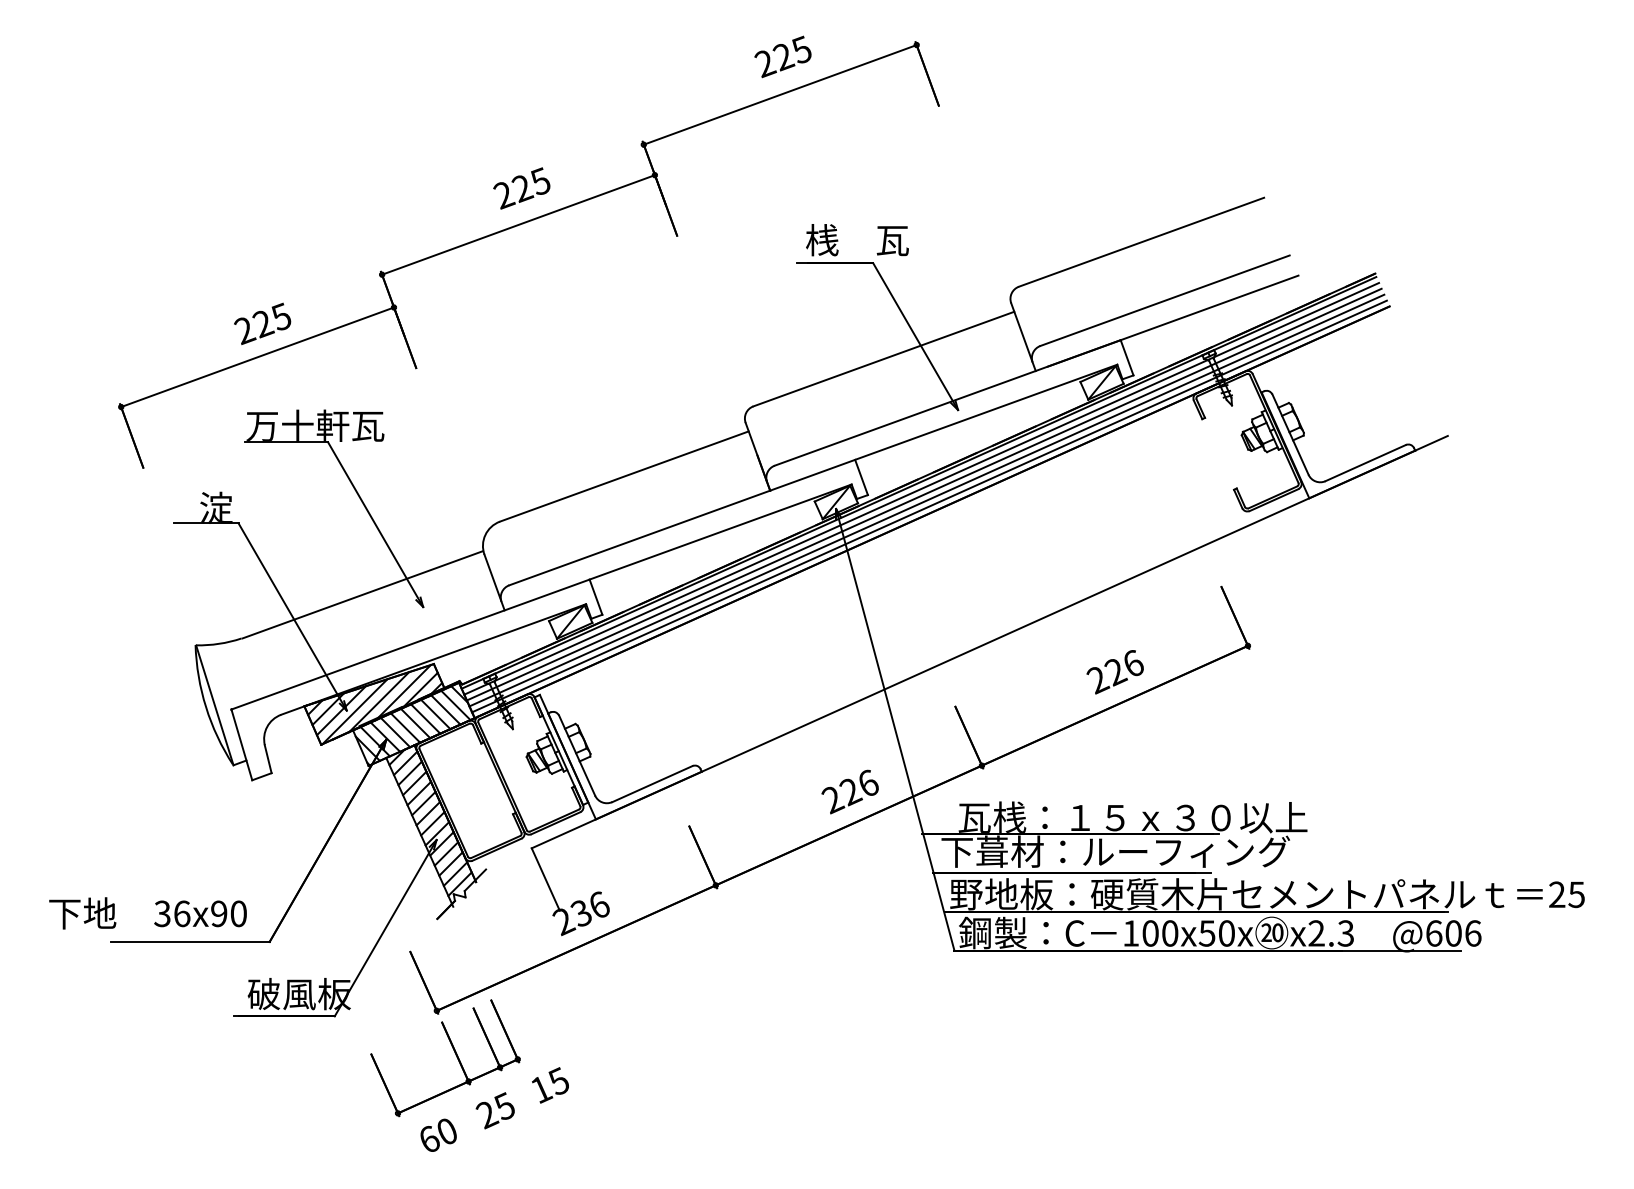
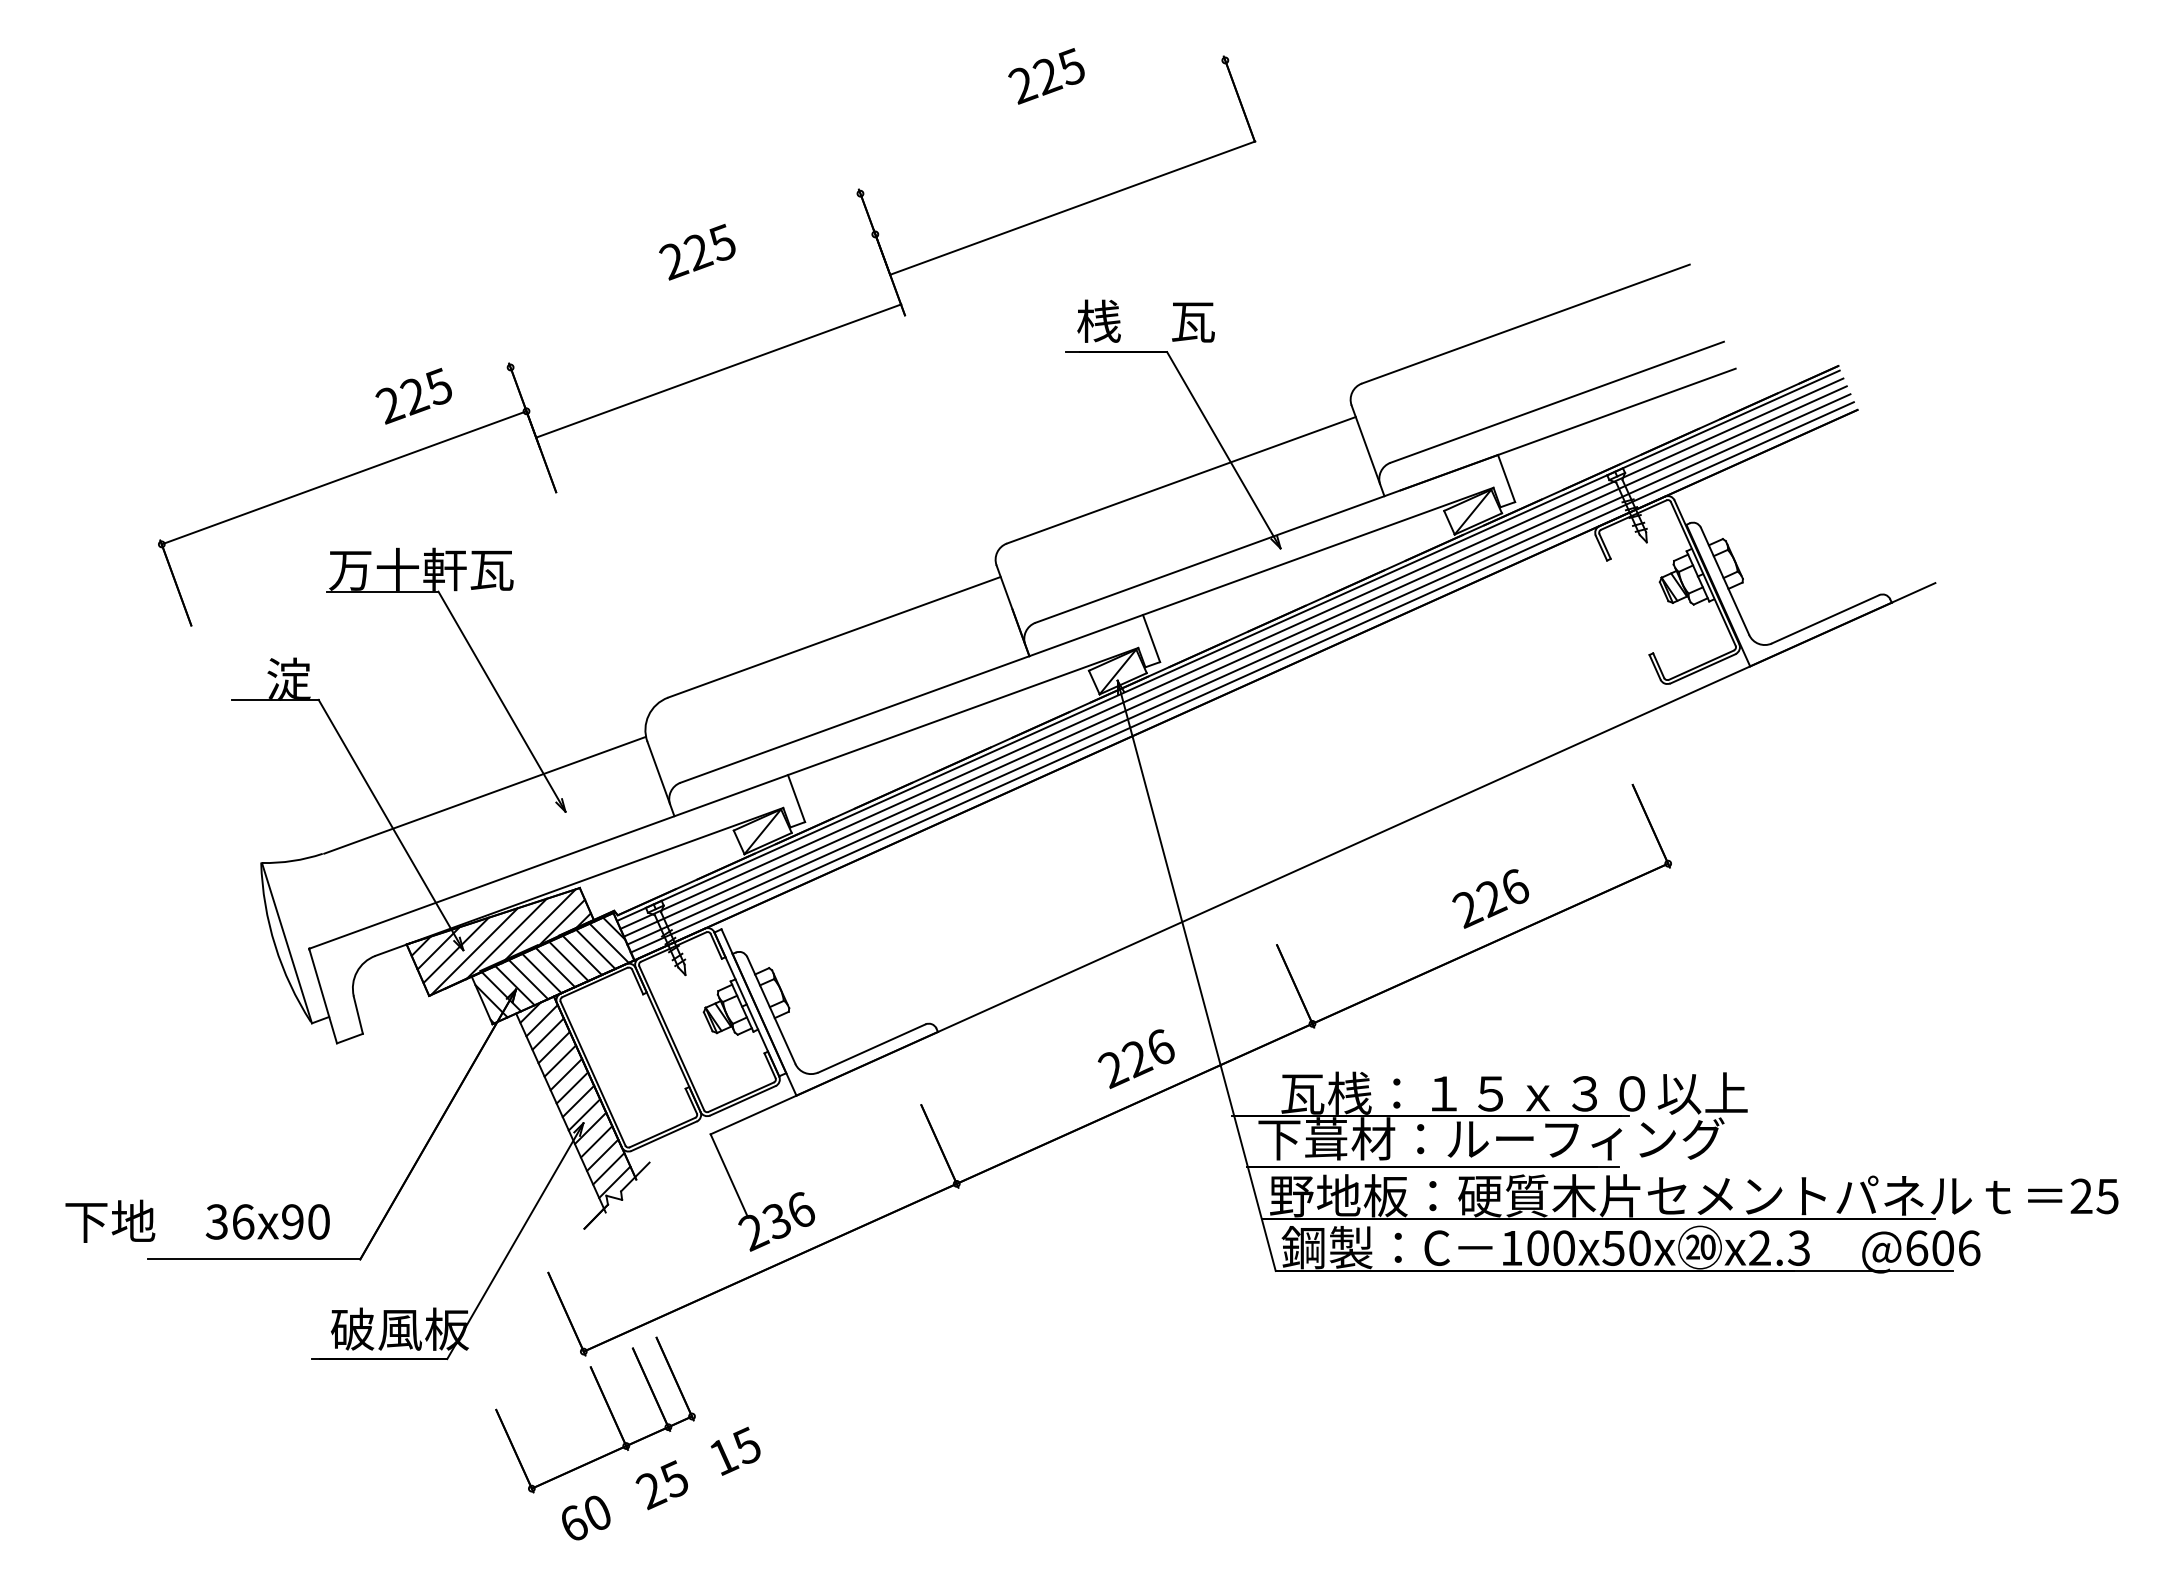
line: (779, 94) -> (1072, 207), moved
line: (518, 224) -> (718, 370), moved
text: (262, 323) -> (413, 395), moved

